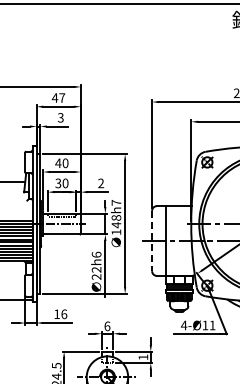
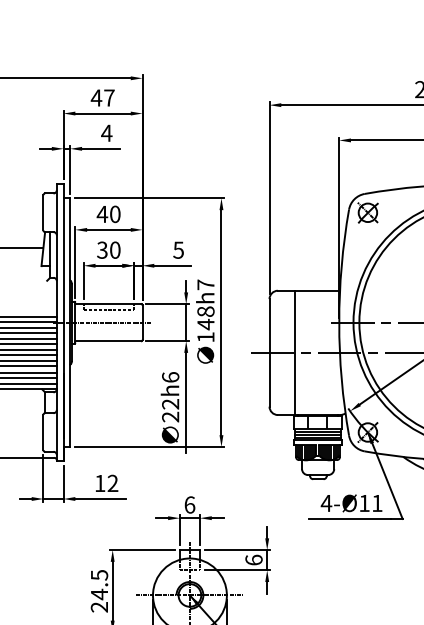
text: (60, 117) -> (106, 132), 3 -> 4
text: (101, 183) -> (179, 250), 2 -> 5
line: (152, 241) -> (270, 353), dashed -> solid
text: (64, 314) -> (113, 483), 16 -> 12
text: (143, 357) -> (254, 560), 1 -> 6

